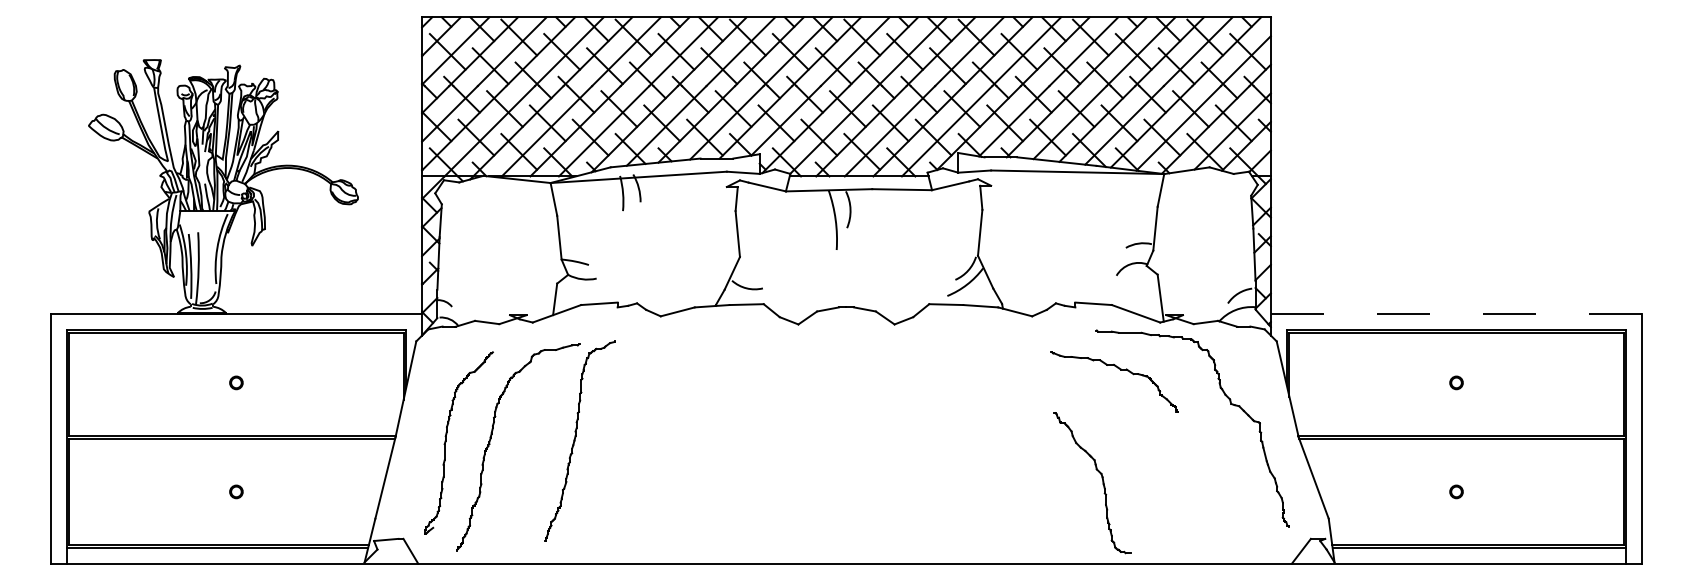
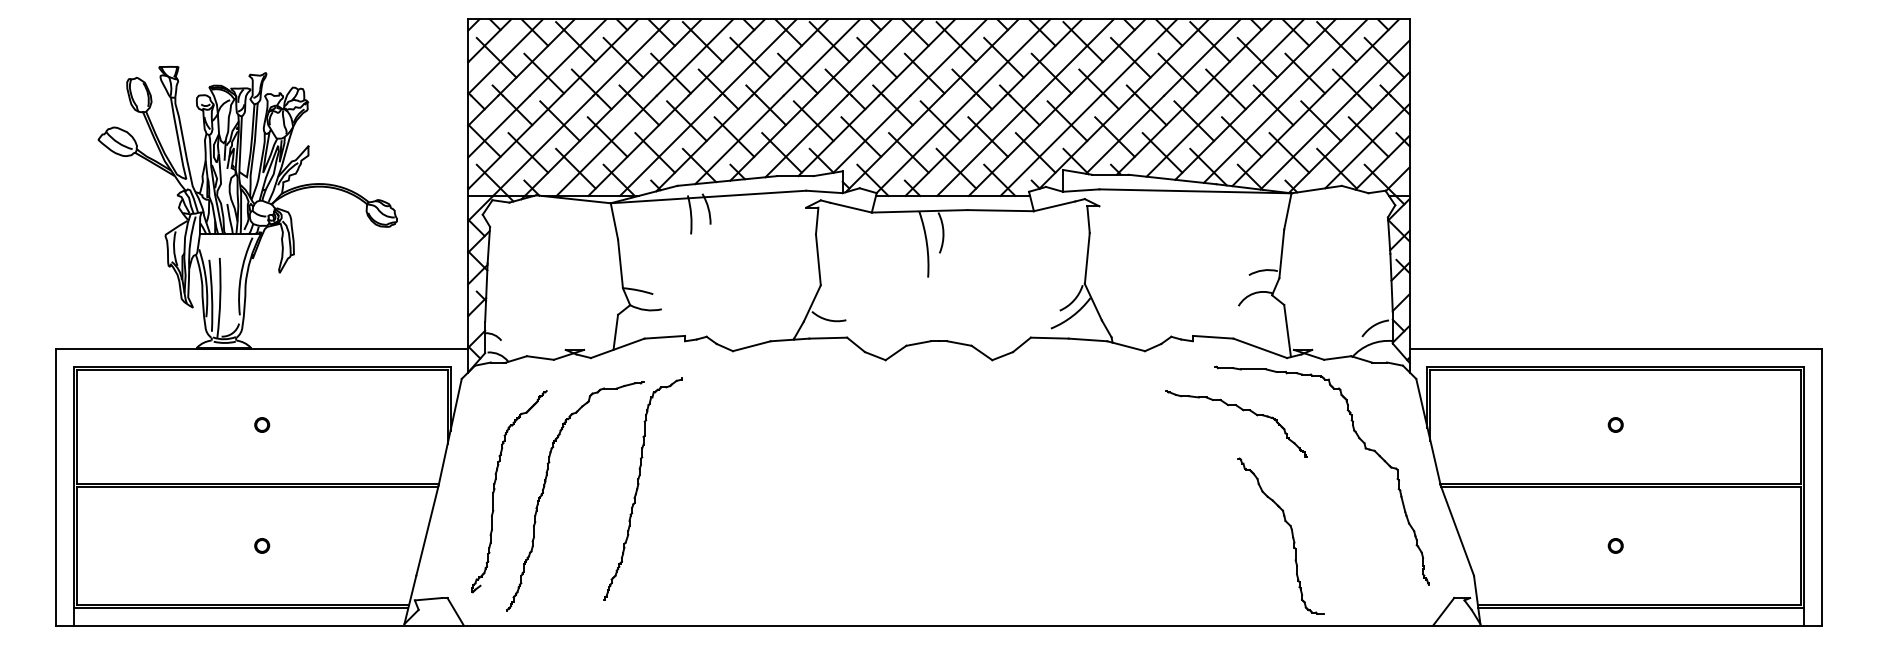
line: (1456, 314) -> (1615, 349), dashed -> solid
part: (1102, 483) -> (1291, 536), moved

